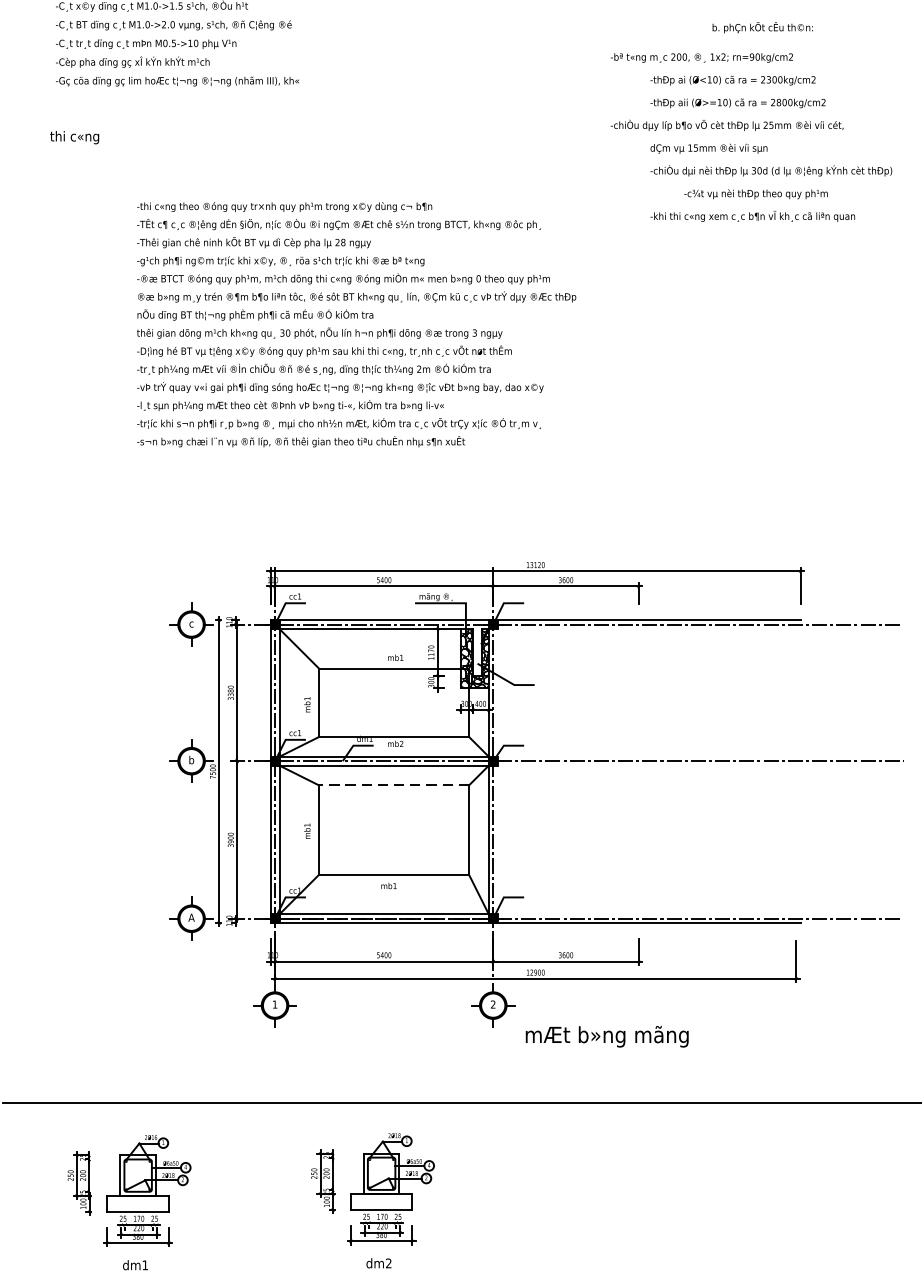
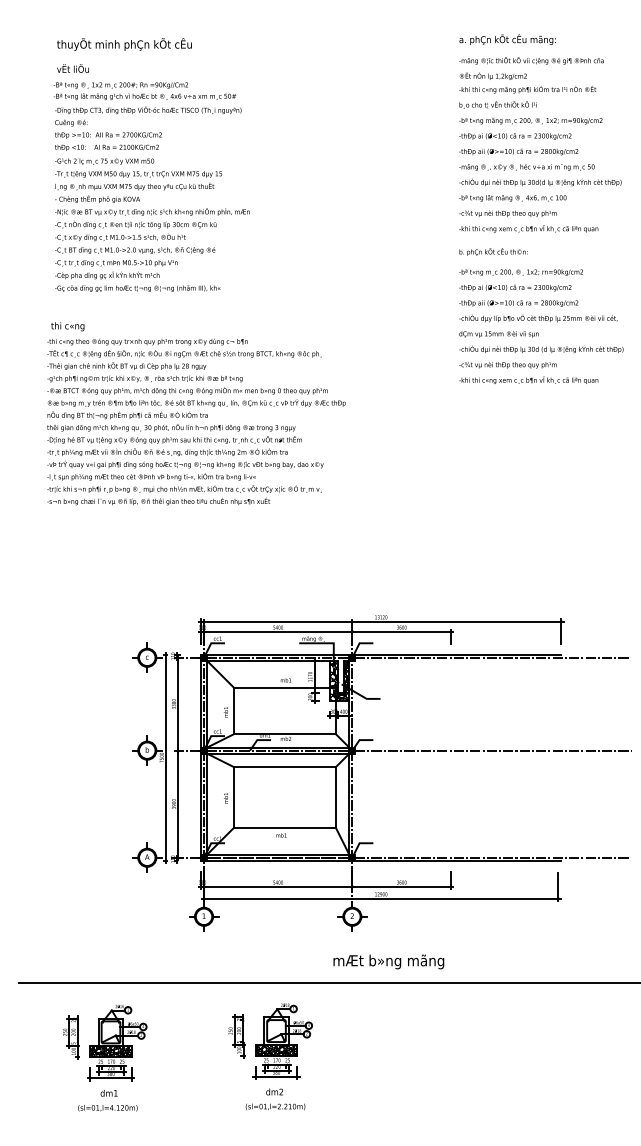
text: (762, 26) -> (493, 251), moved
text: (700, 57) -> (520, 272), moved
text: (727, 125) -> (538, 318), moved
text: (755, 194) -> (507, 365), moved
text: (356, 324) -> (196, 421), moved
line: (393, 785) -> (284, 767), dashed -> solid
text: (606, 1036) -> (388, 961), moved
hatch: (381, 1200) -> (276, 1049), added
hatch: (137, 1203) -> (110, 1051), added

